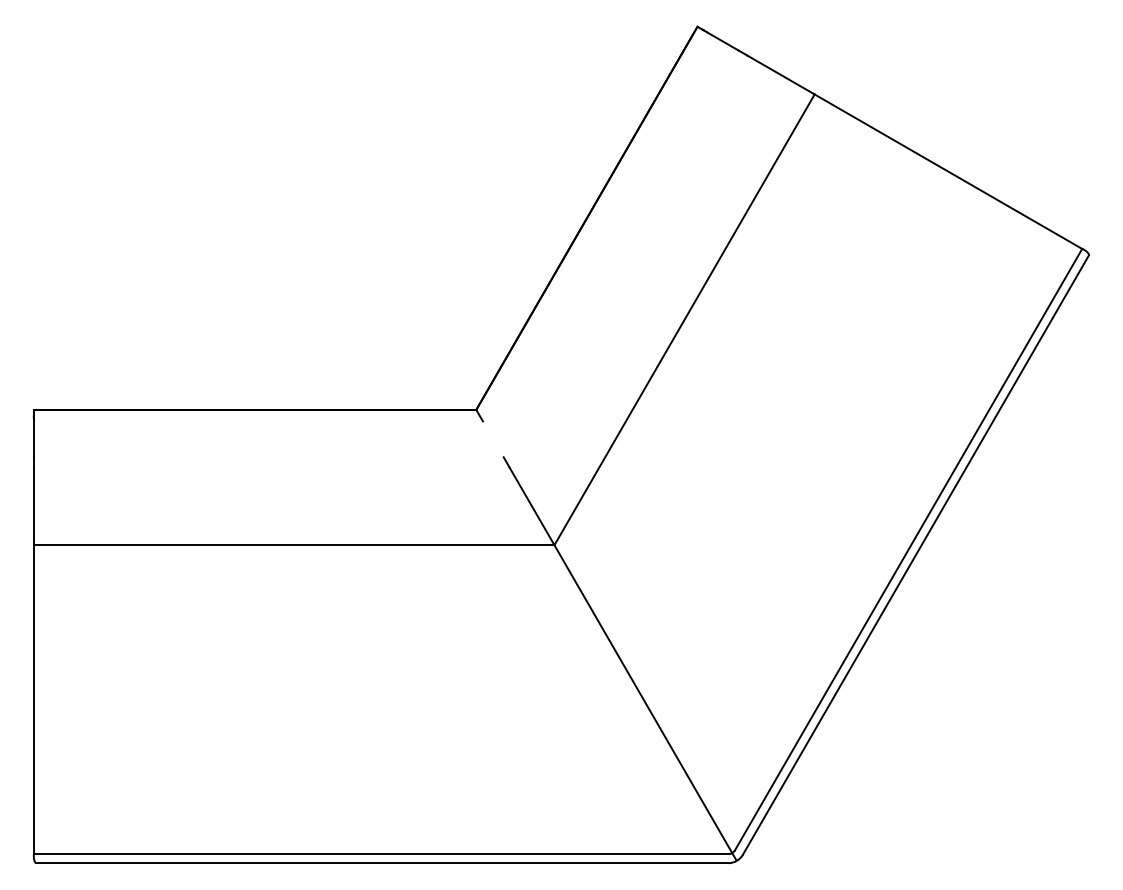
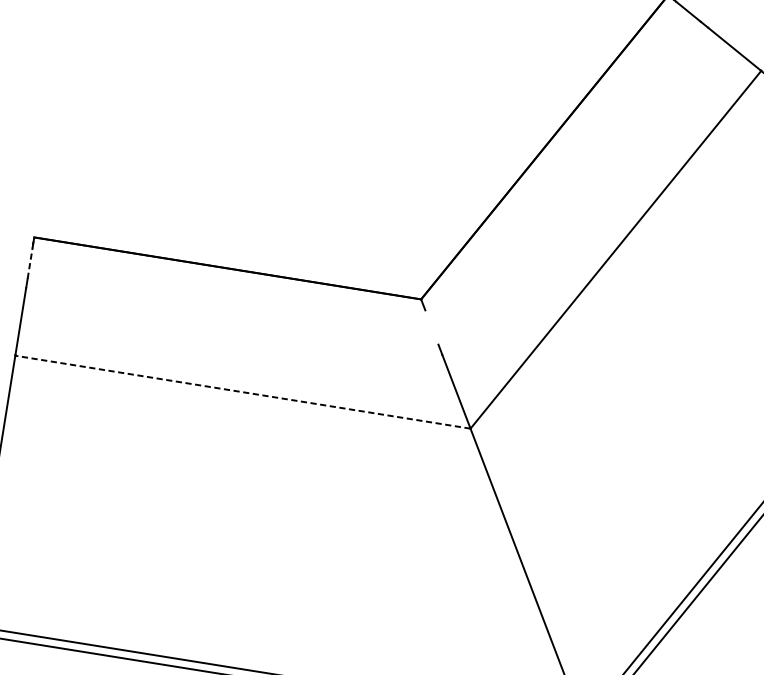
line: (33, 439) -> (29, 263), solid -> dashed
line: (293, 545) -> (242, 392), solid -> dashed

